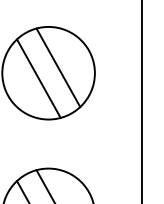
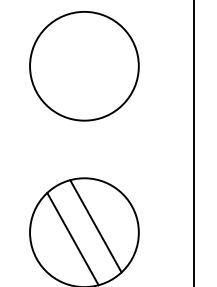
line: (58, 67) -> (95, 59), removed
line: (38, 78) -> (72, 72), removed

